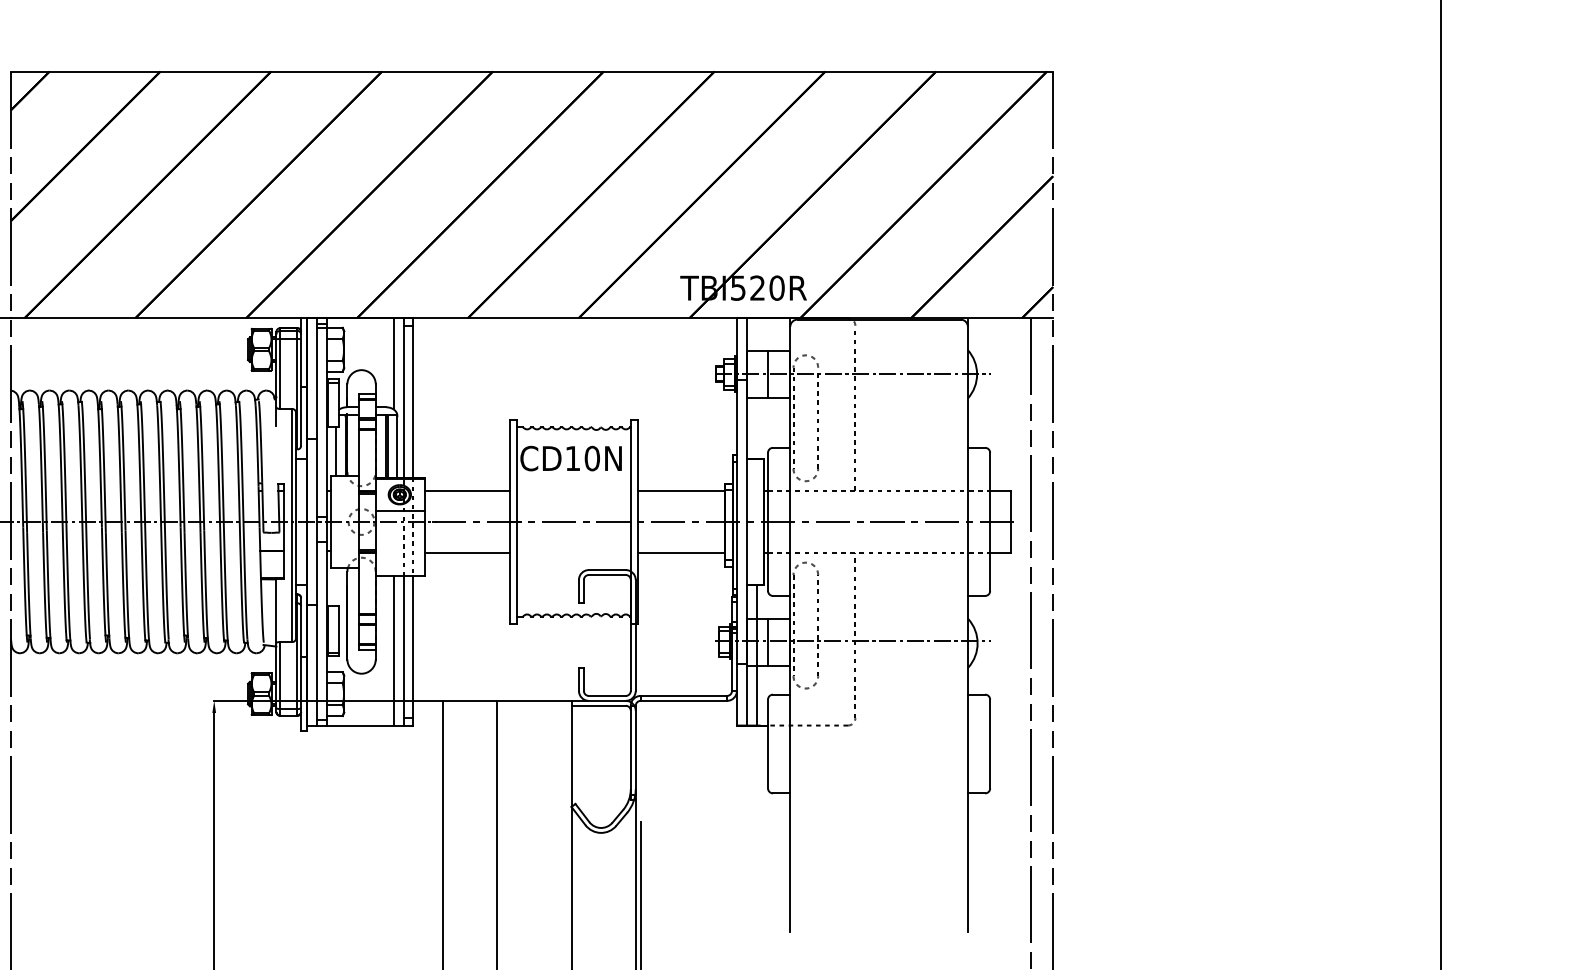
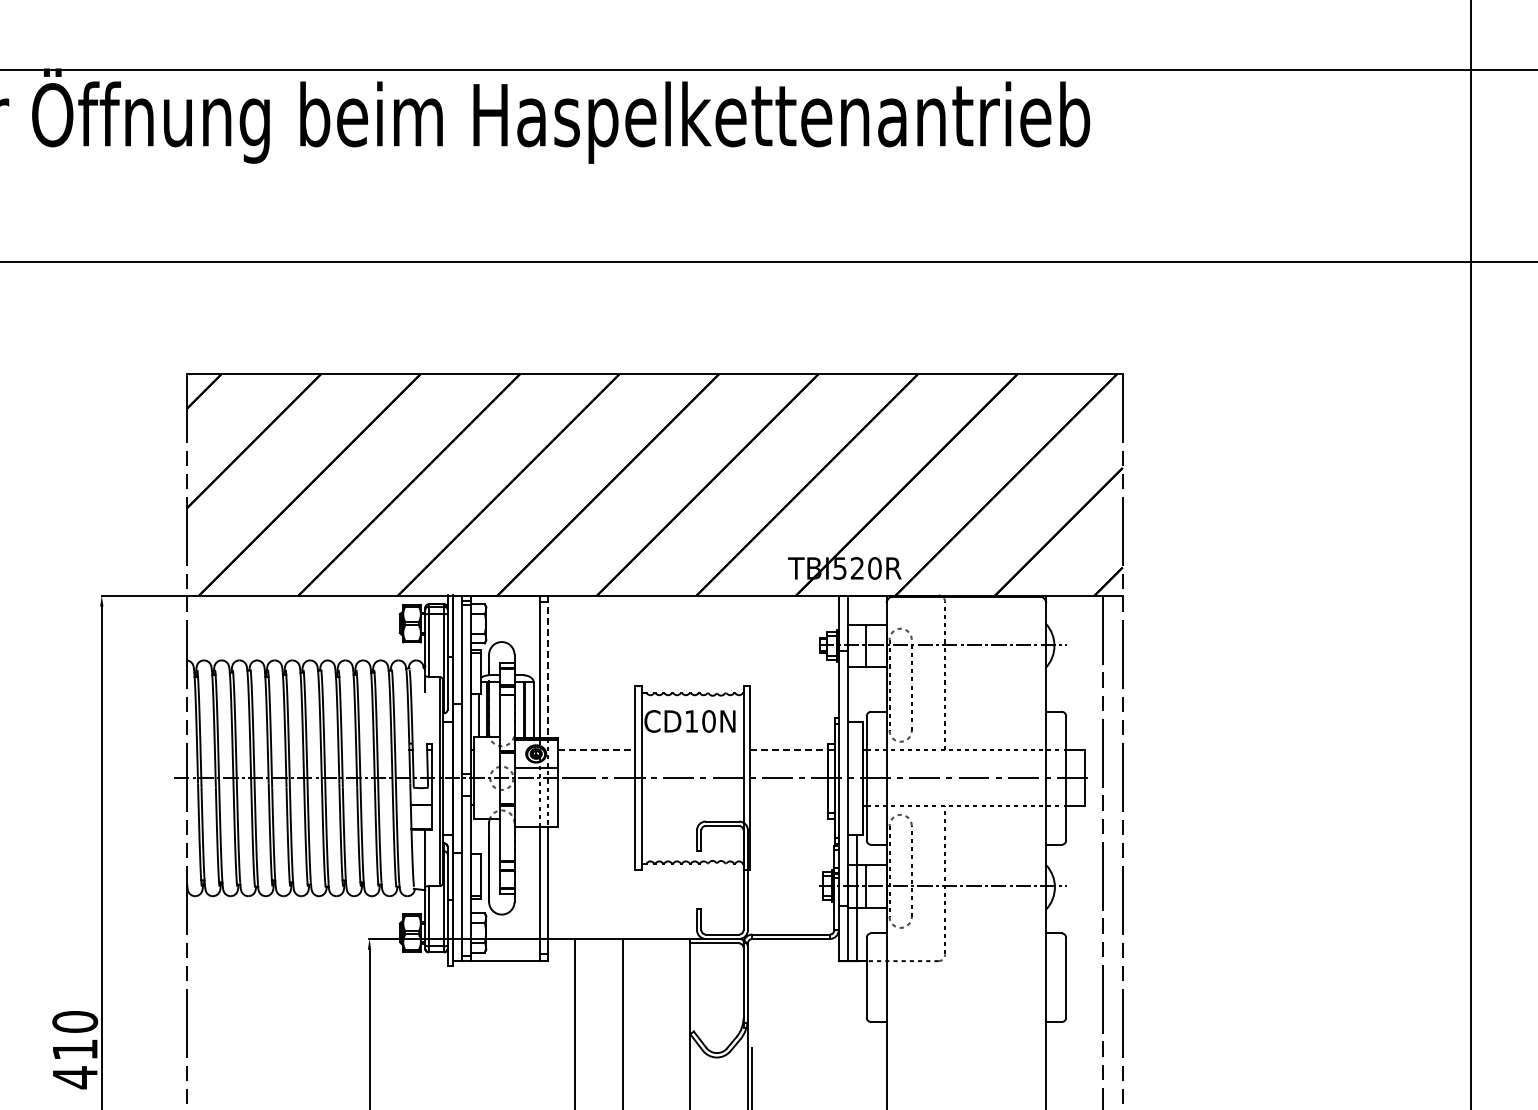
line: (393, 363) -> (530, 636), removed
line: (413, 398) -> (548, 667), solid -> dashed
line: (468, 490) -> (597, 750), solid -> dashed
line: (680, 490) -> (788, 750), solid -> dashed
line: (467, 553) -> (596, 806), removed
line: (680, 553) -> (788, 806), removed
line: (393, 651) -> (530, 894), removed

